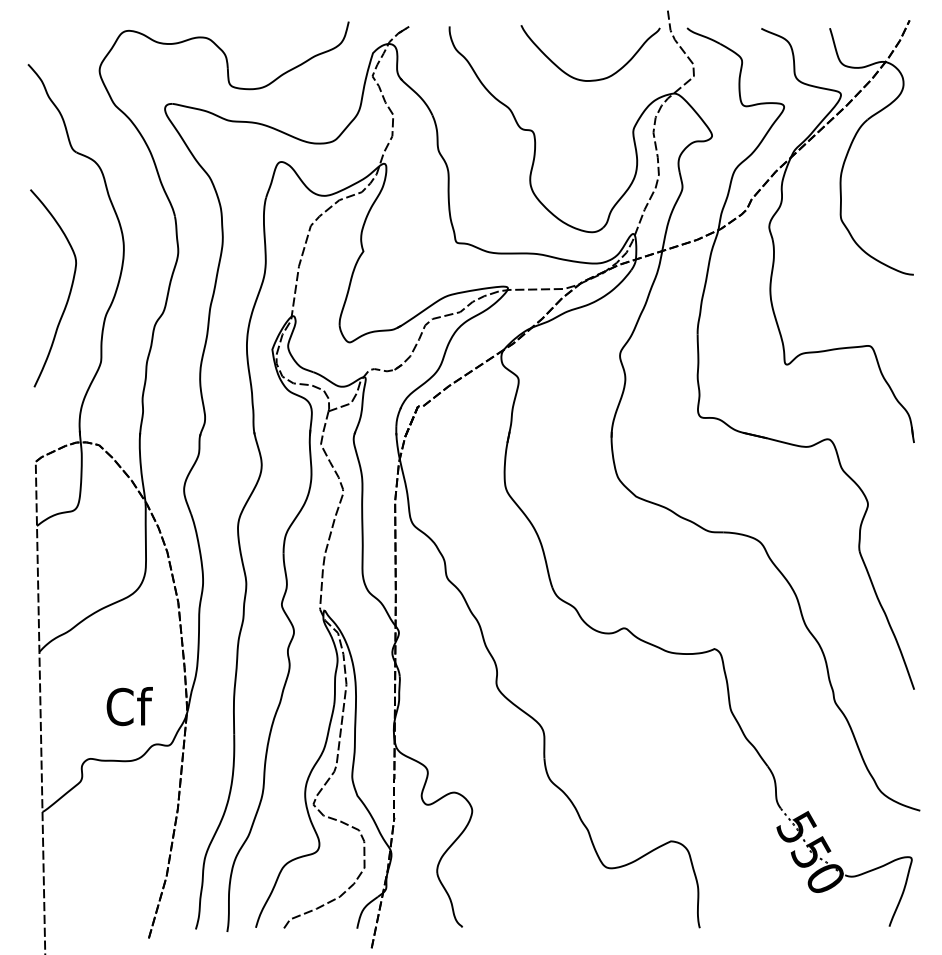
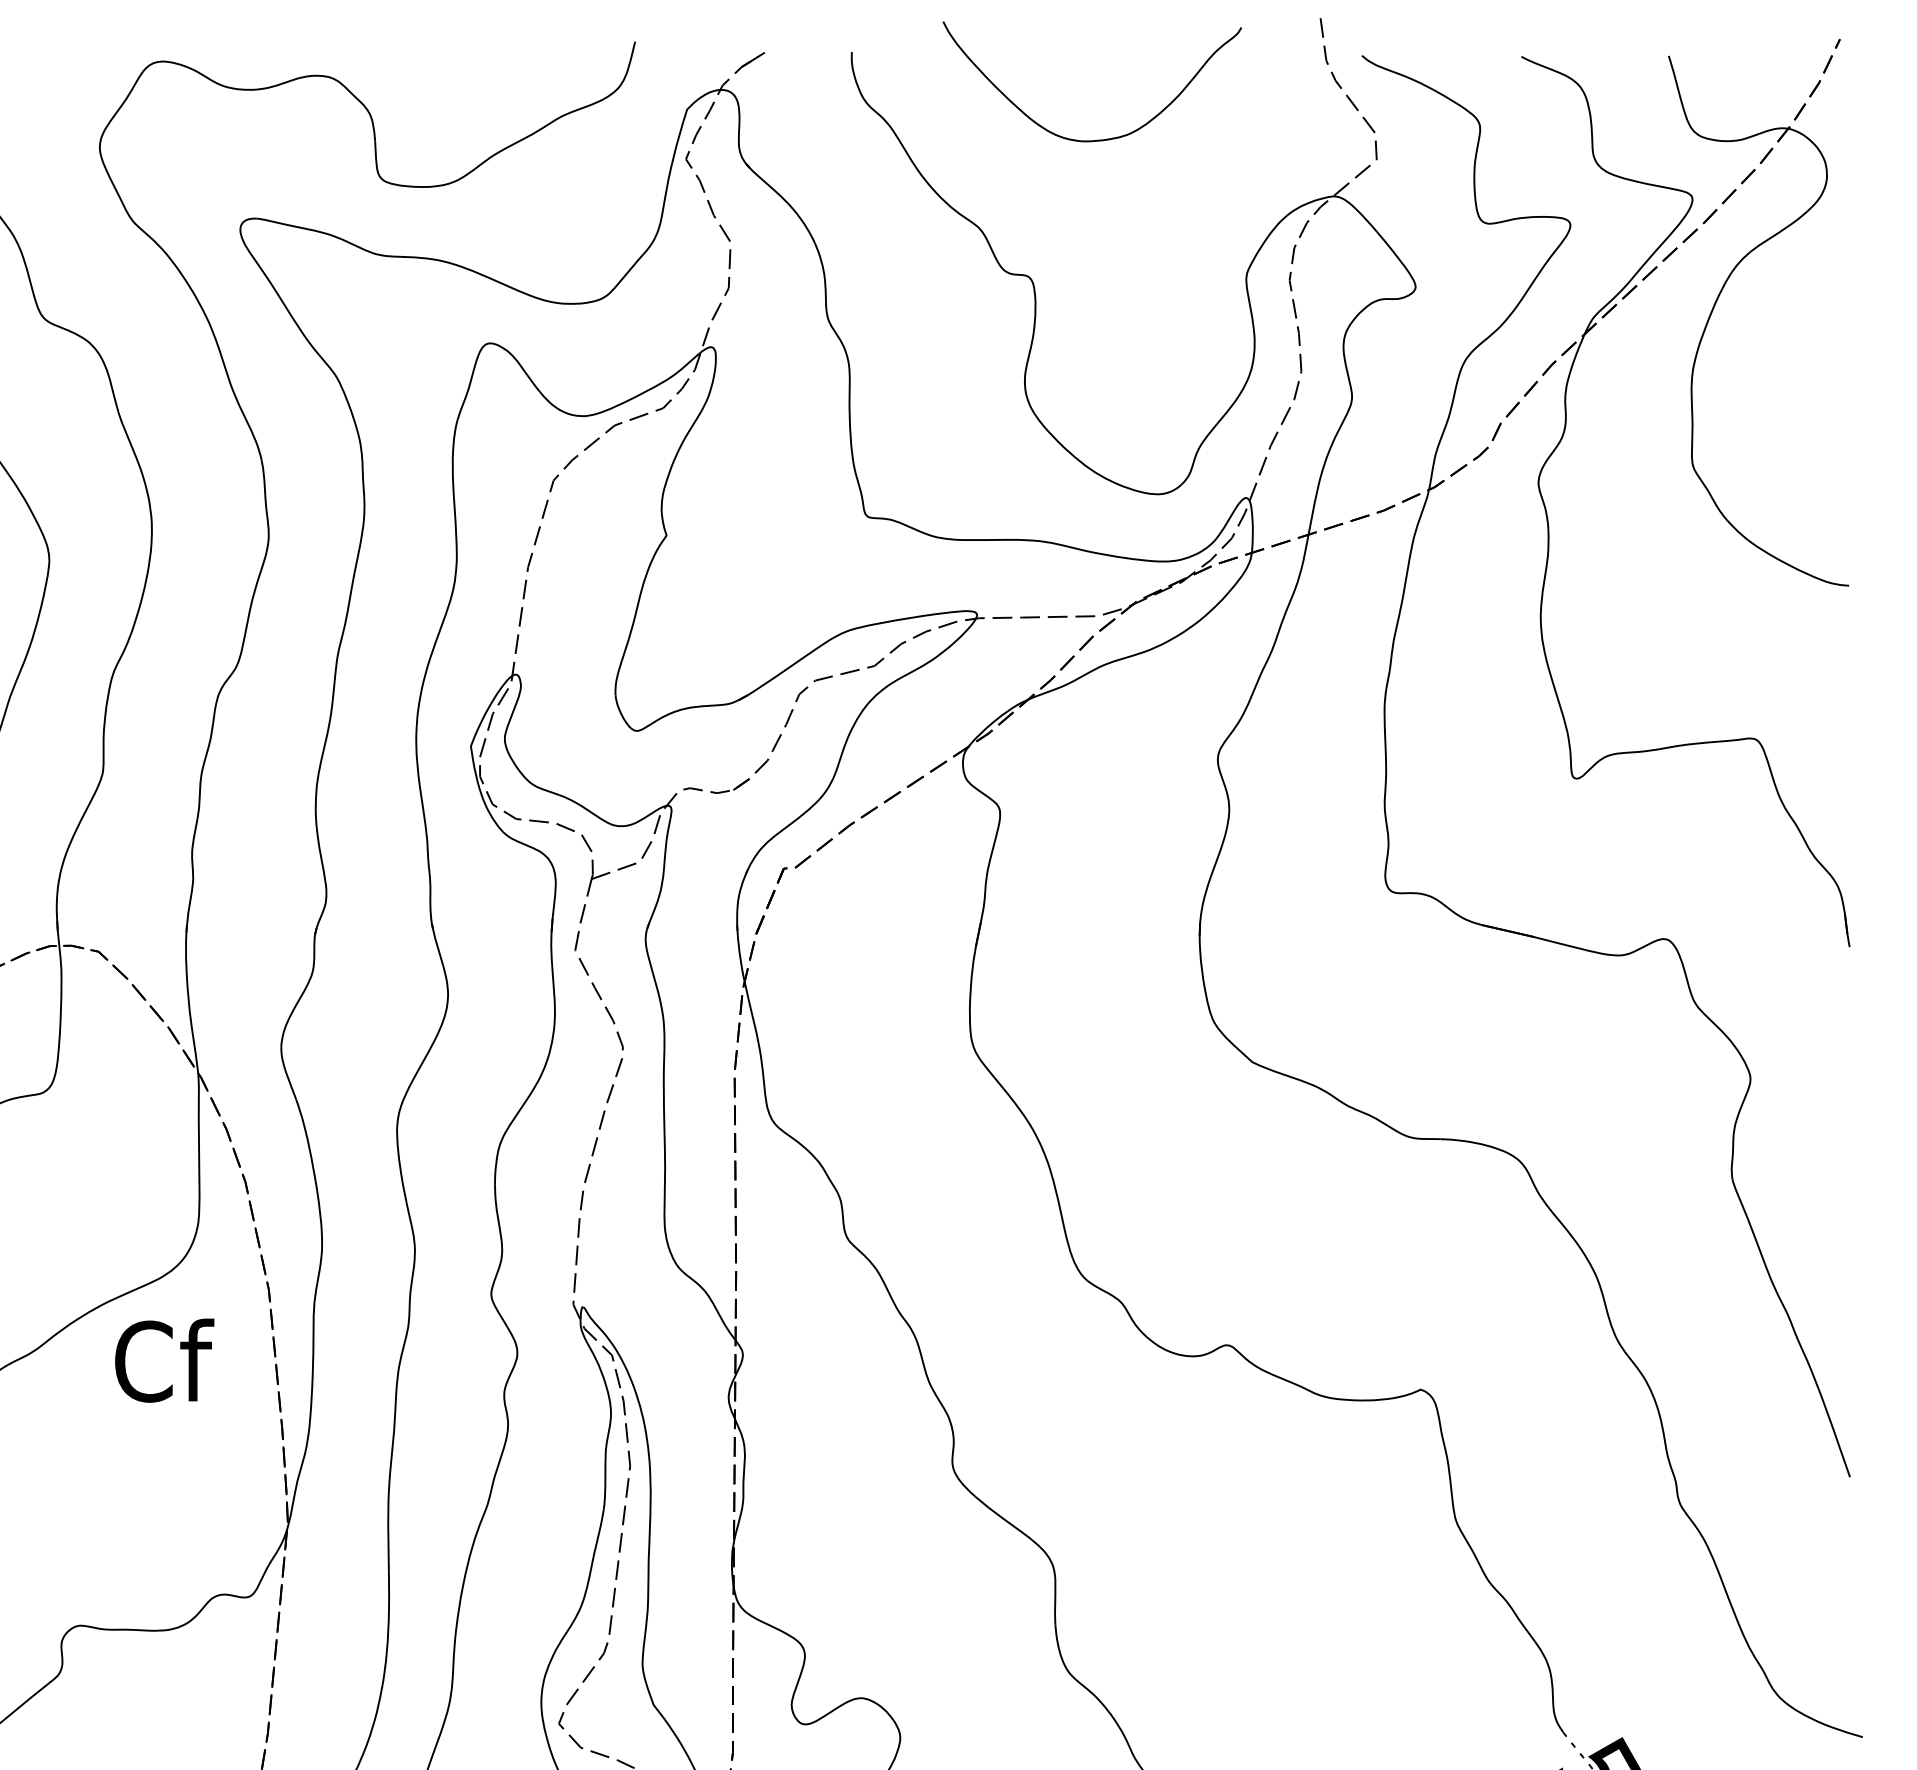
curve: (591, 79) -> (1094, 138), moved
text: (129, 706) -> (163, 1360), moved

